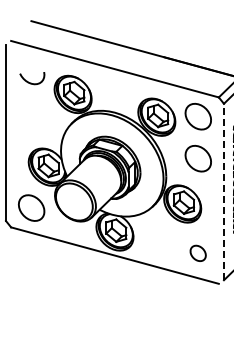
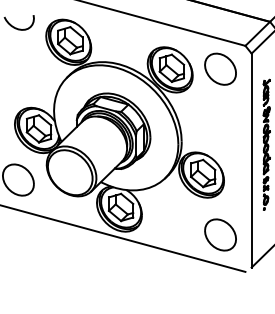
part: (197, 158) -> (219, 119), removed
line: (223, 191) -> (251, 159), dashed -> solid
part: (197, 253) -> (219, 235), size x1.67

